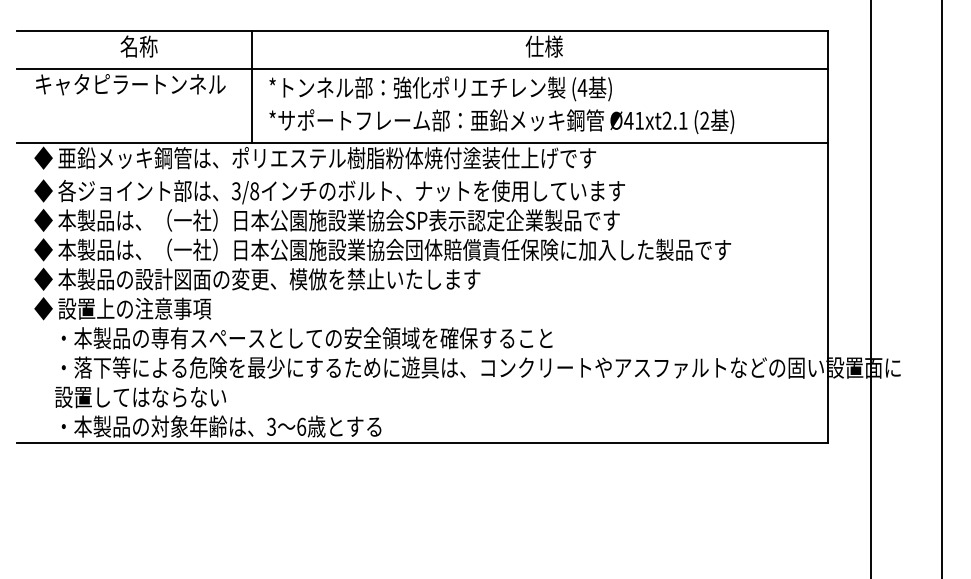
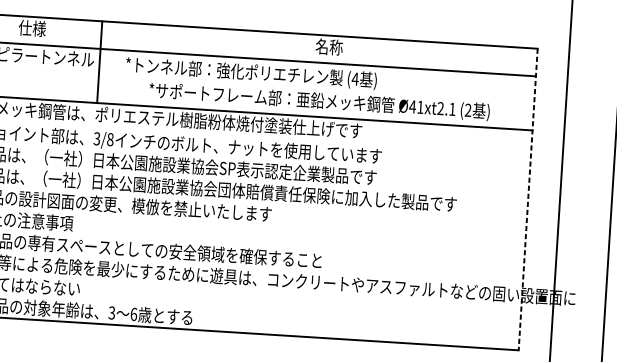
text: (138, 46) -> (32, 28), 名称 -> 仕様
text: (543, 46) -> (328, 46), 仕様 -> 名称
line: (252, 86) -> (99, 61), moved
text: (501, 121) -> (319, 101), moved
line: (827, 236) -> (527, 199), solid -> dashed

